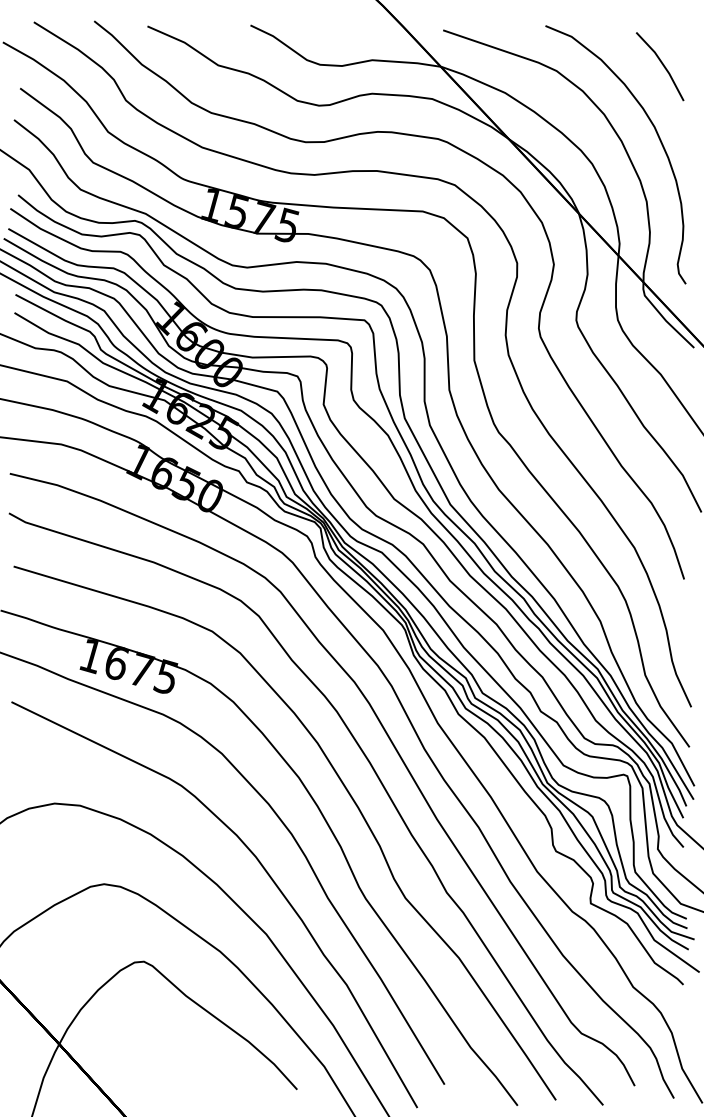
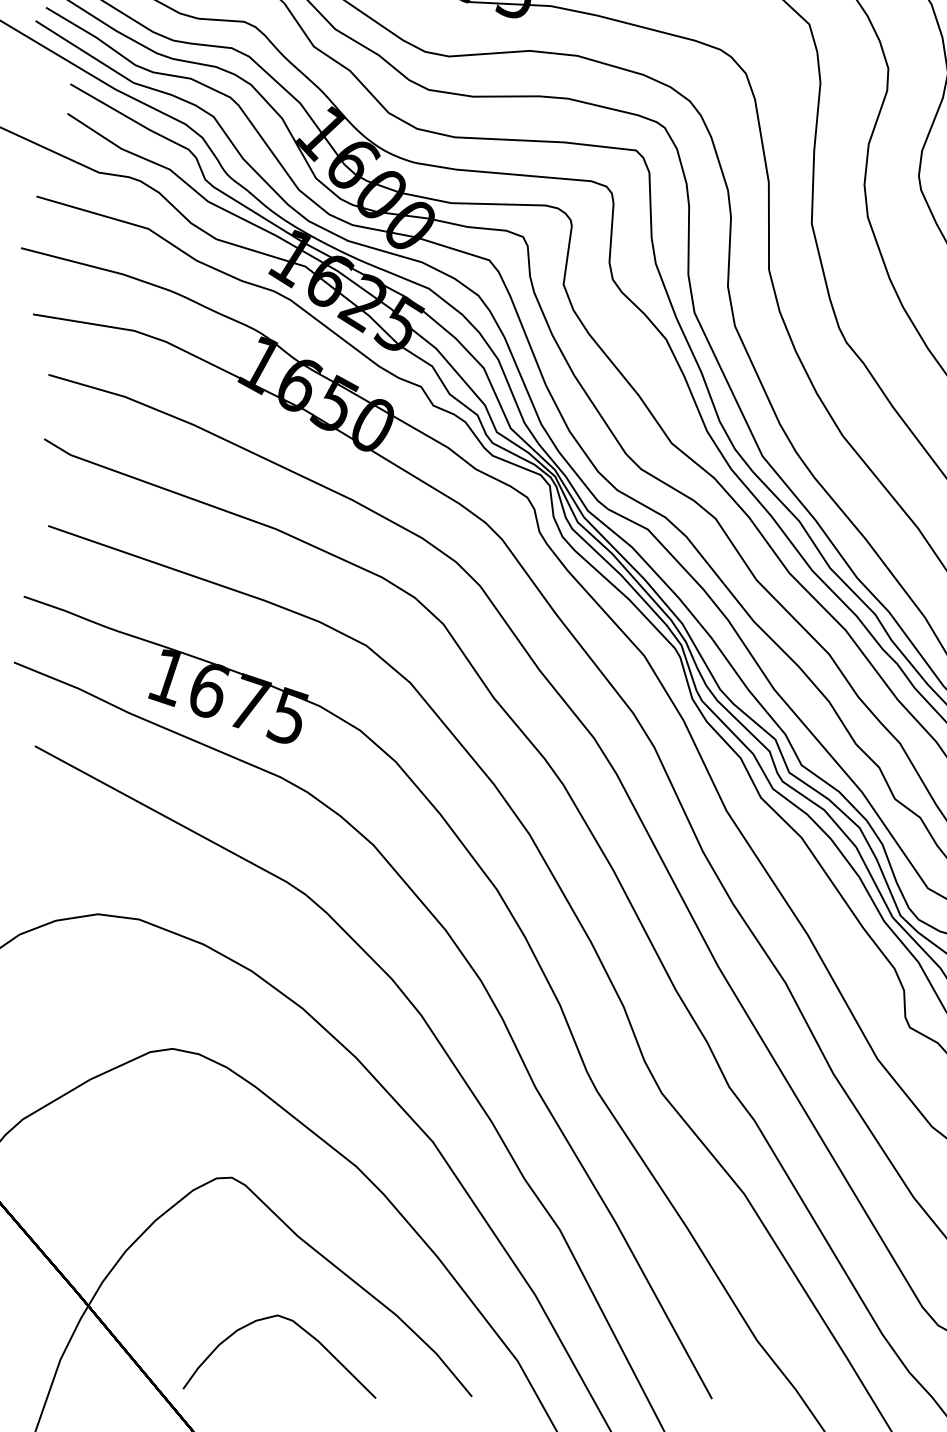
curve: (189, 1052) -> (299, 1328), added

